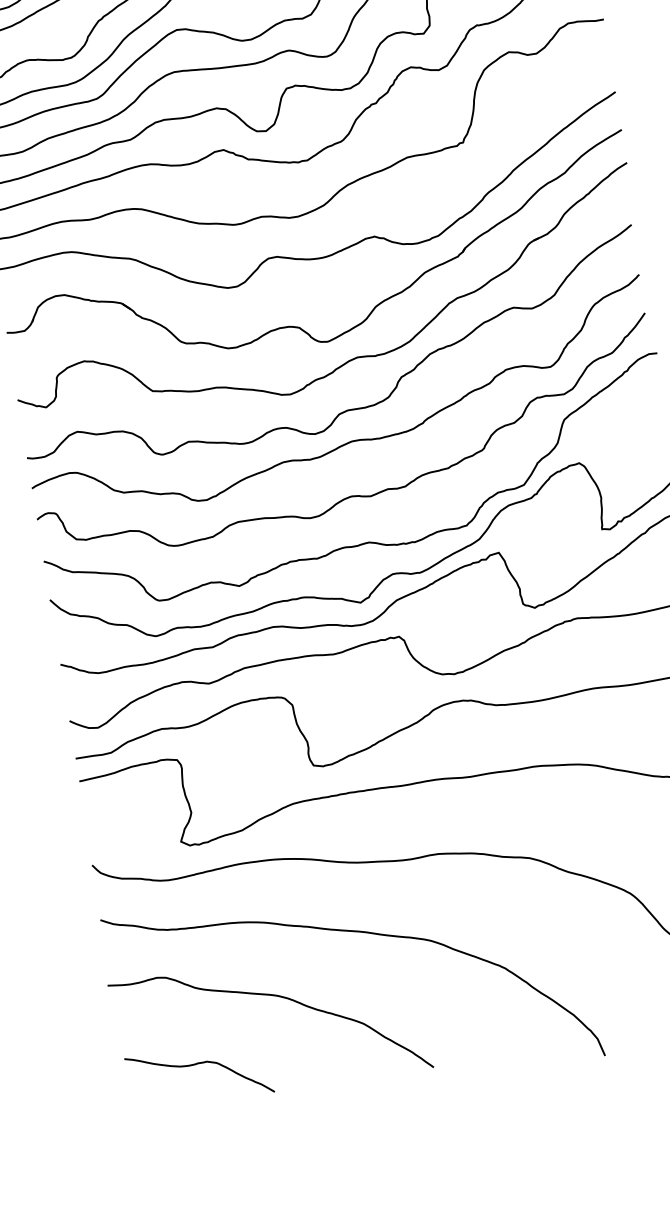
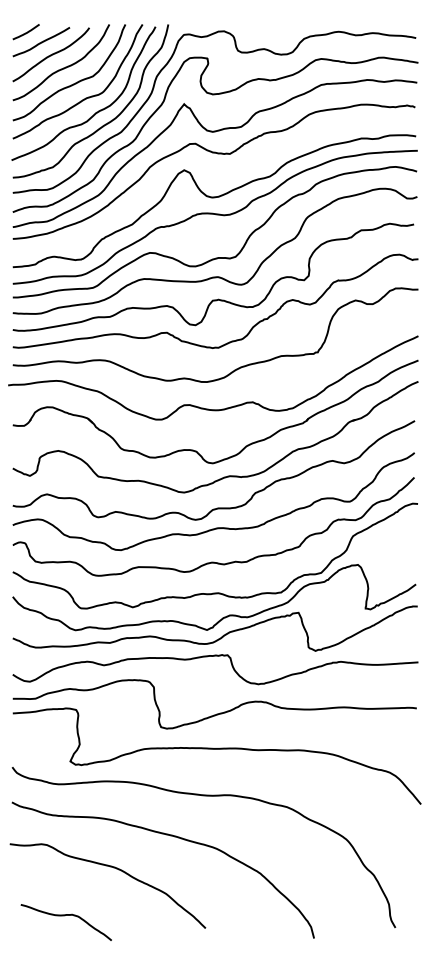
curve: (195, 1066) -> (64, 916), moved

